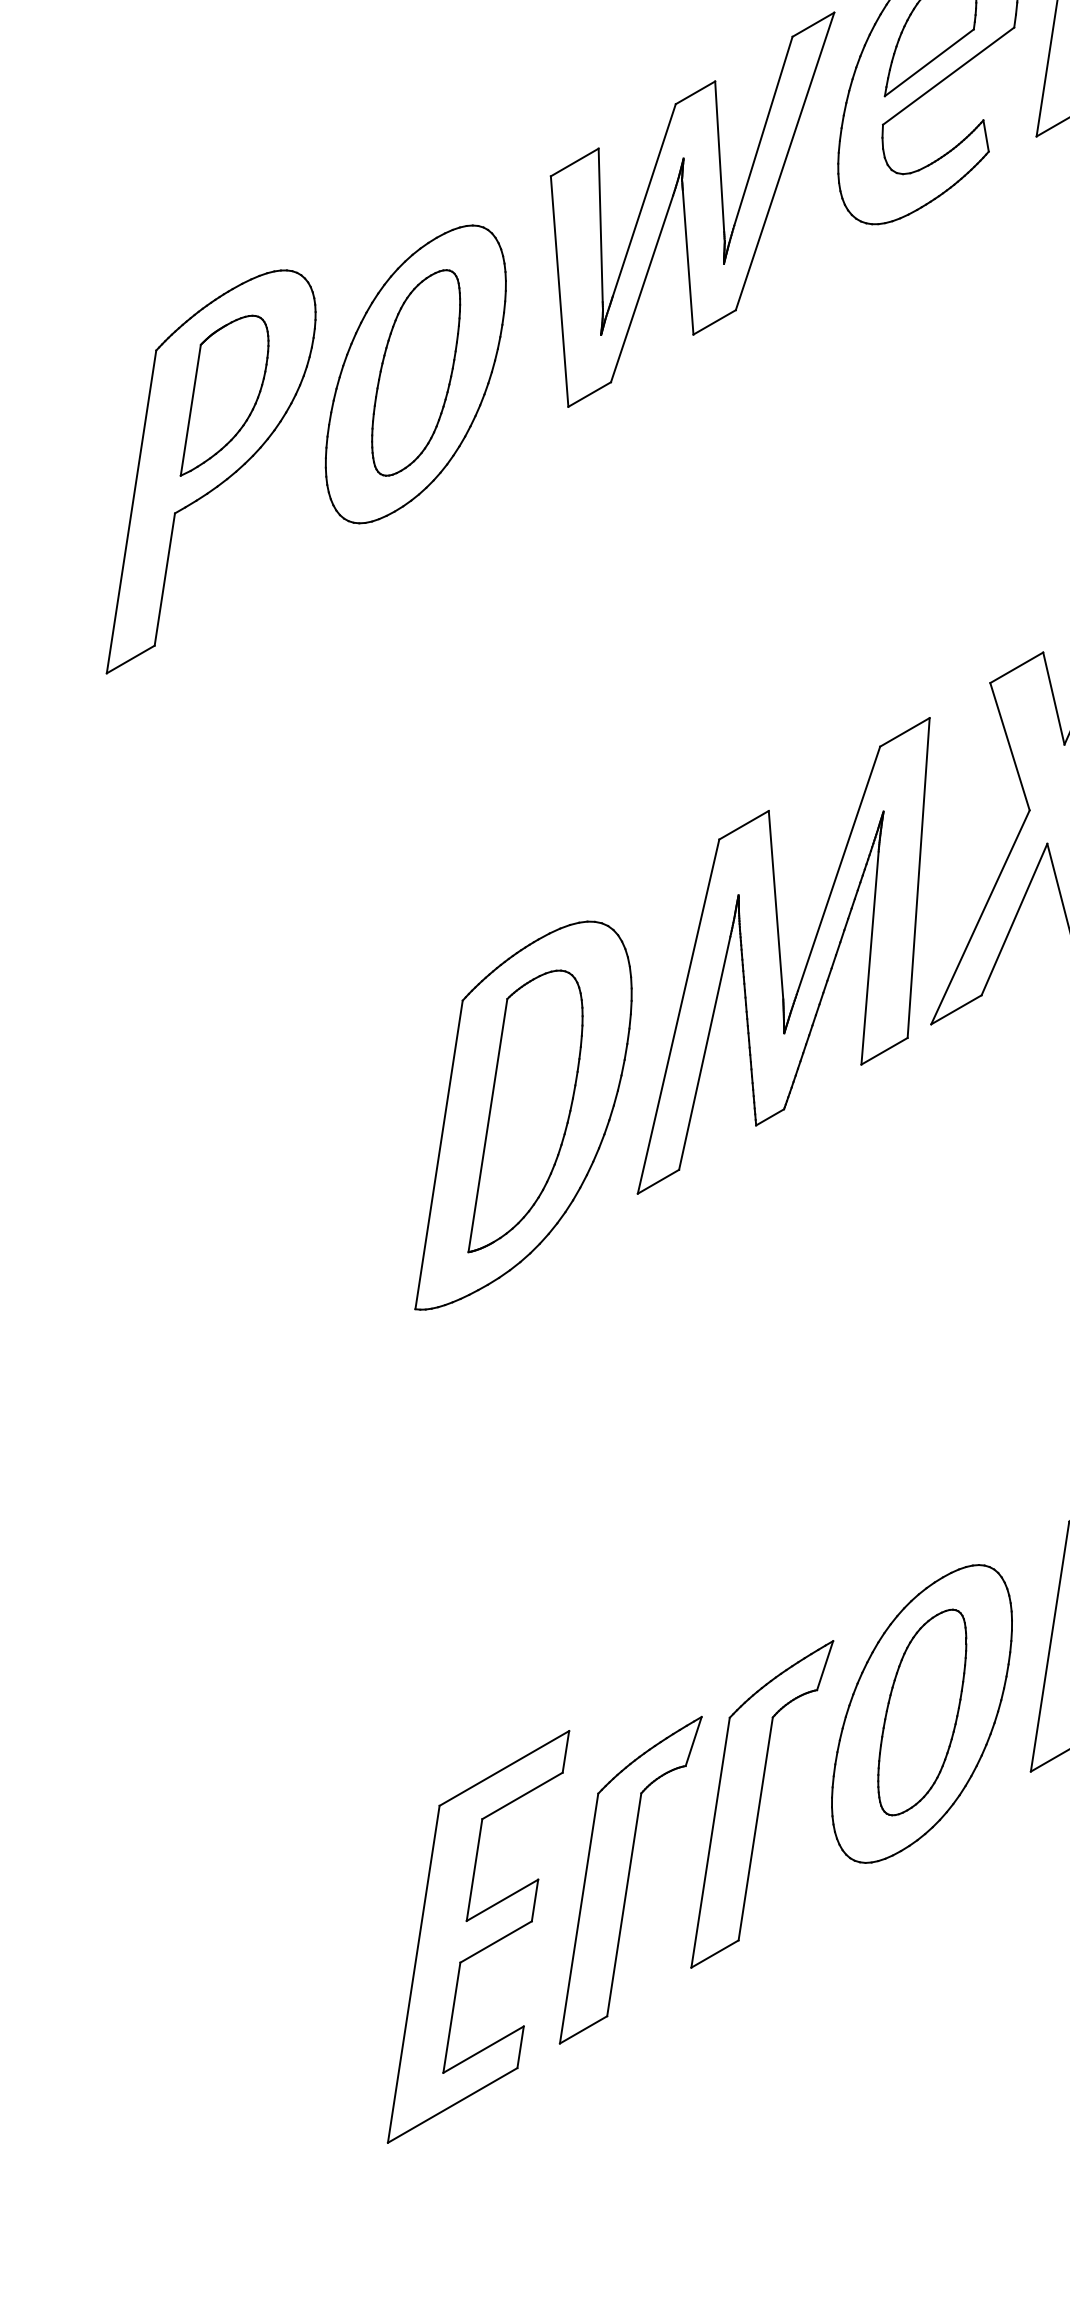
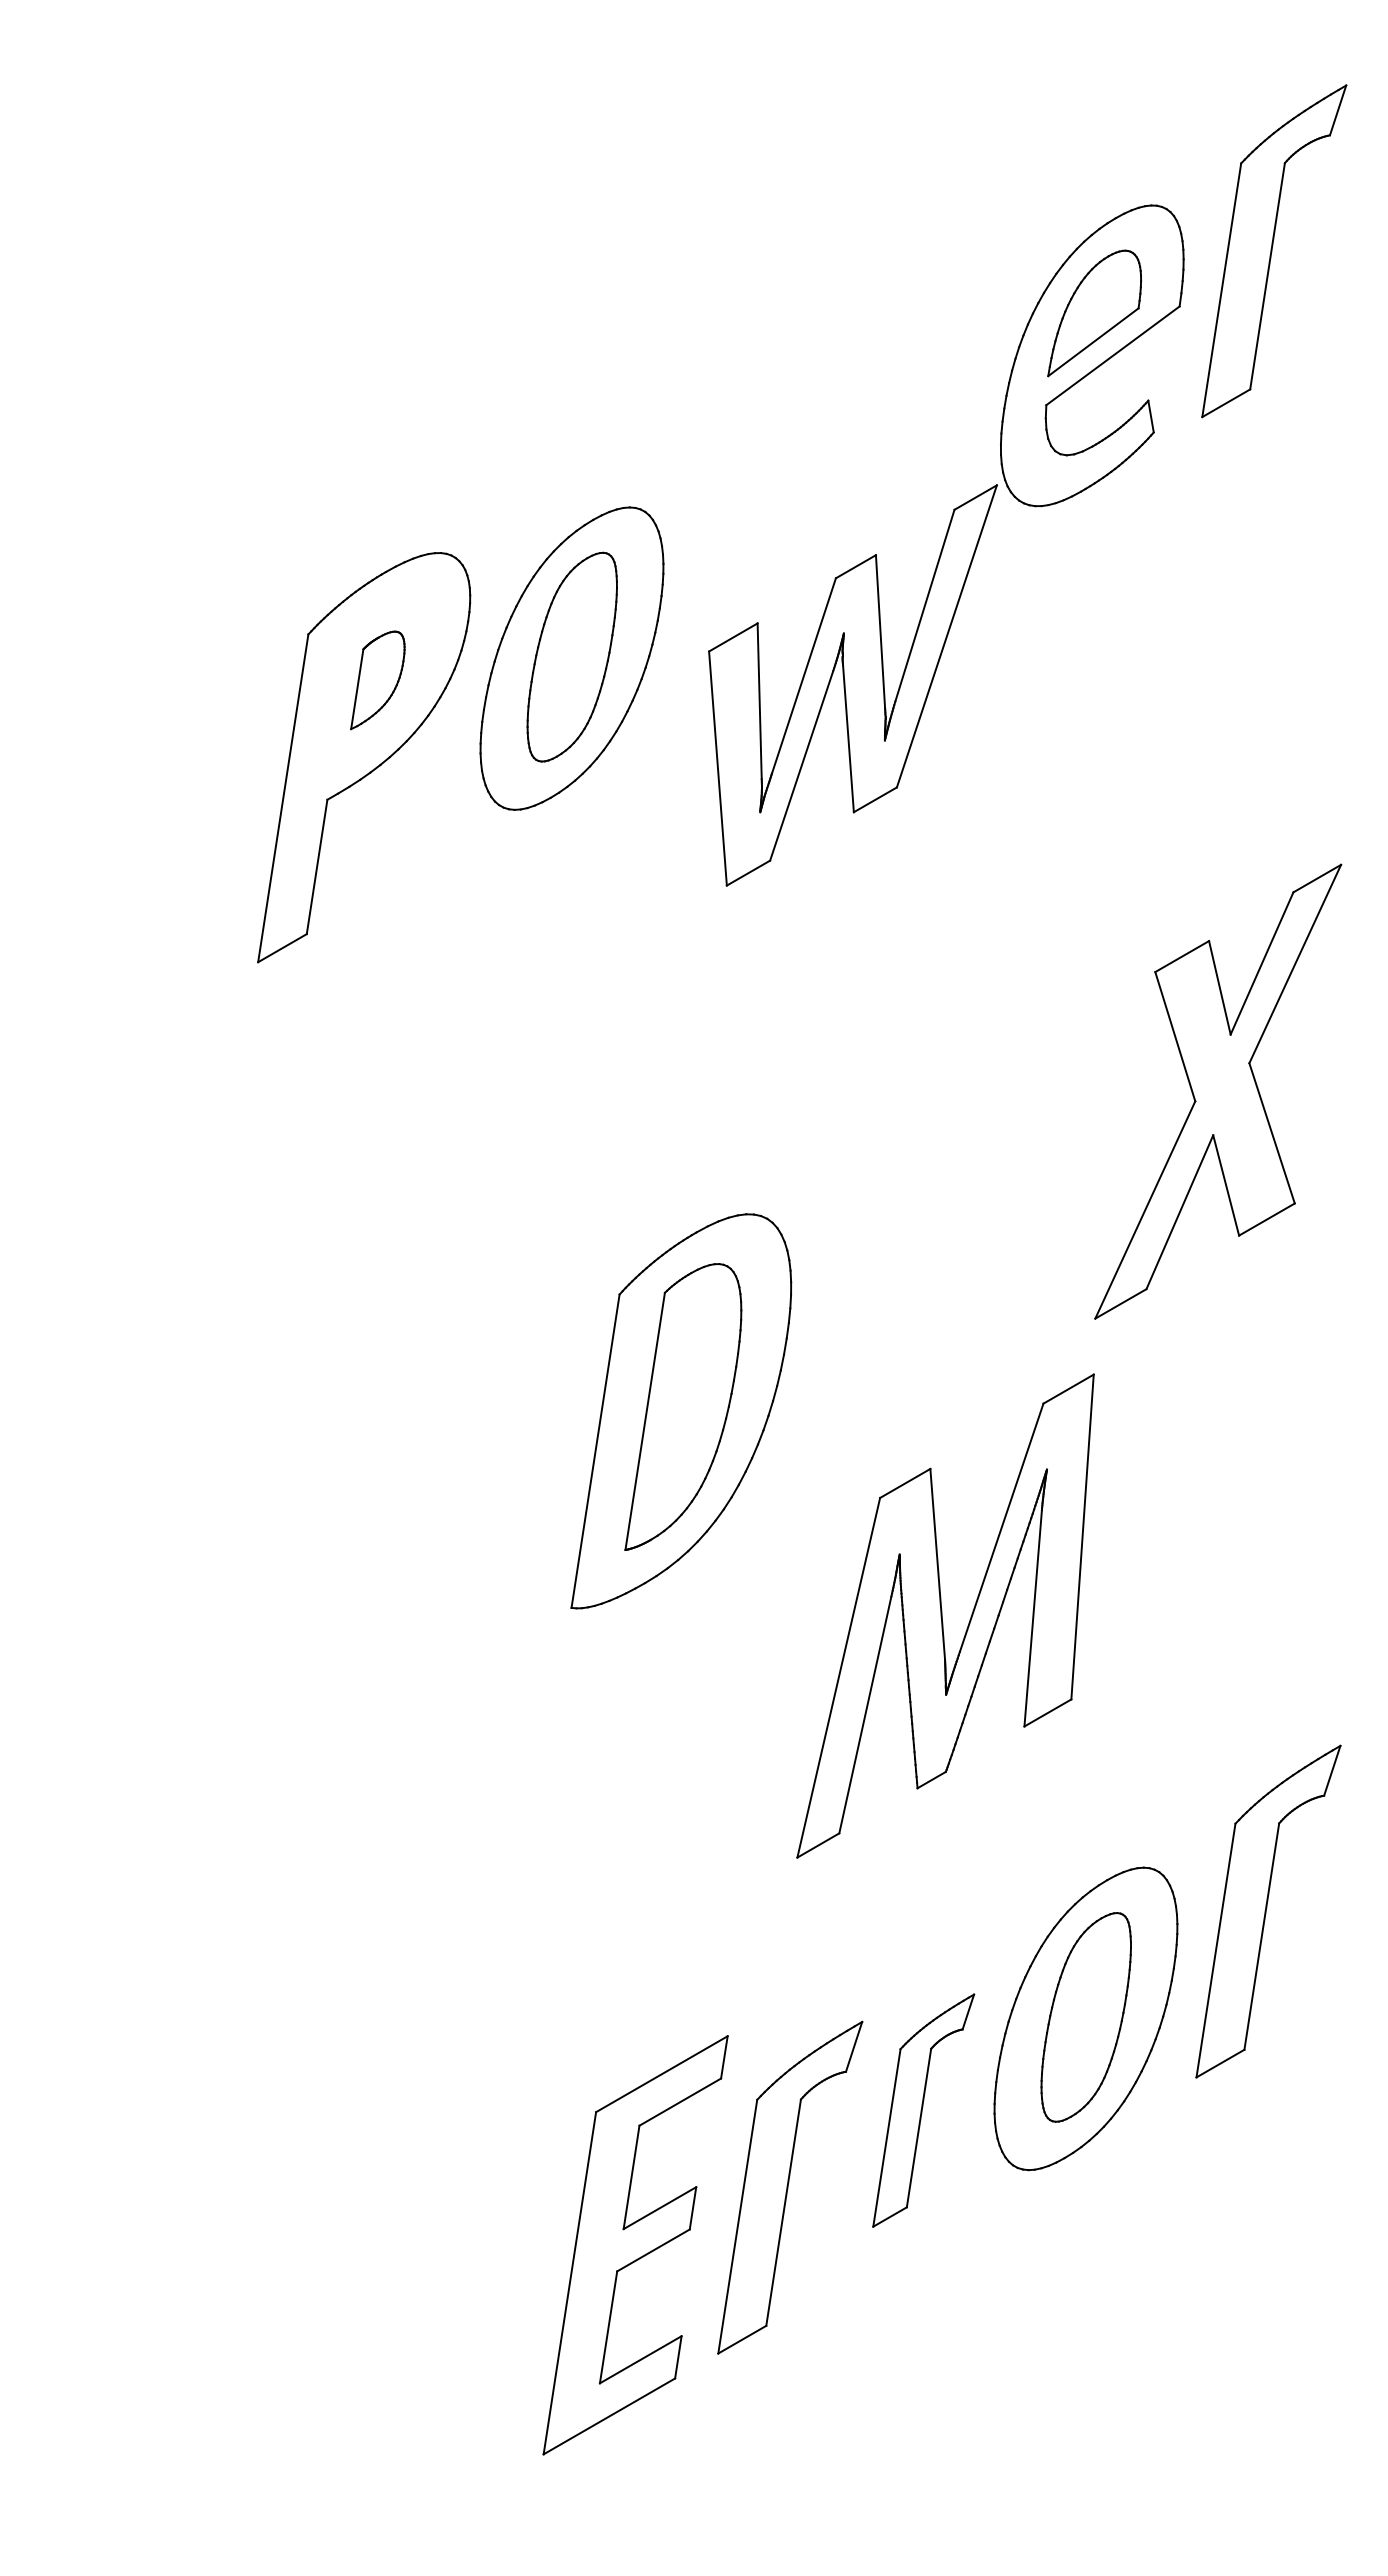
part: (692, 209) -> (852, 685), moved
part: (224, 395) -> (377, 680), size x0.6
part: (783, 955) -> (945, 1615), moved
part: (762, 1804) -> (923, 2110), size x0.7

